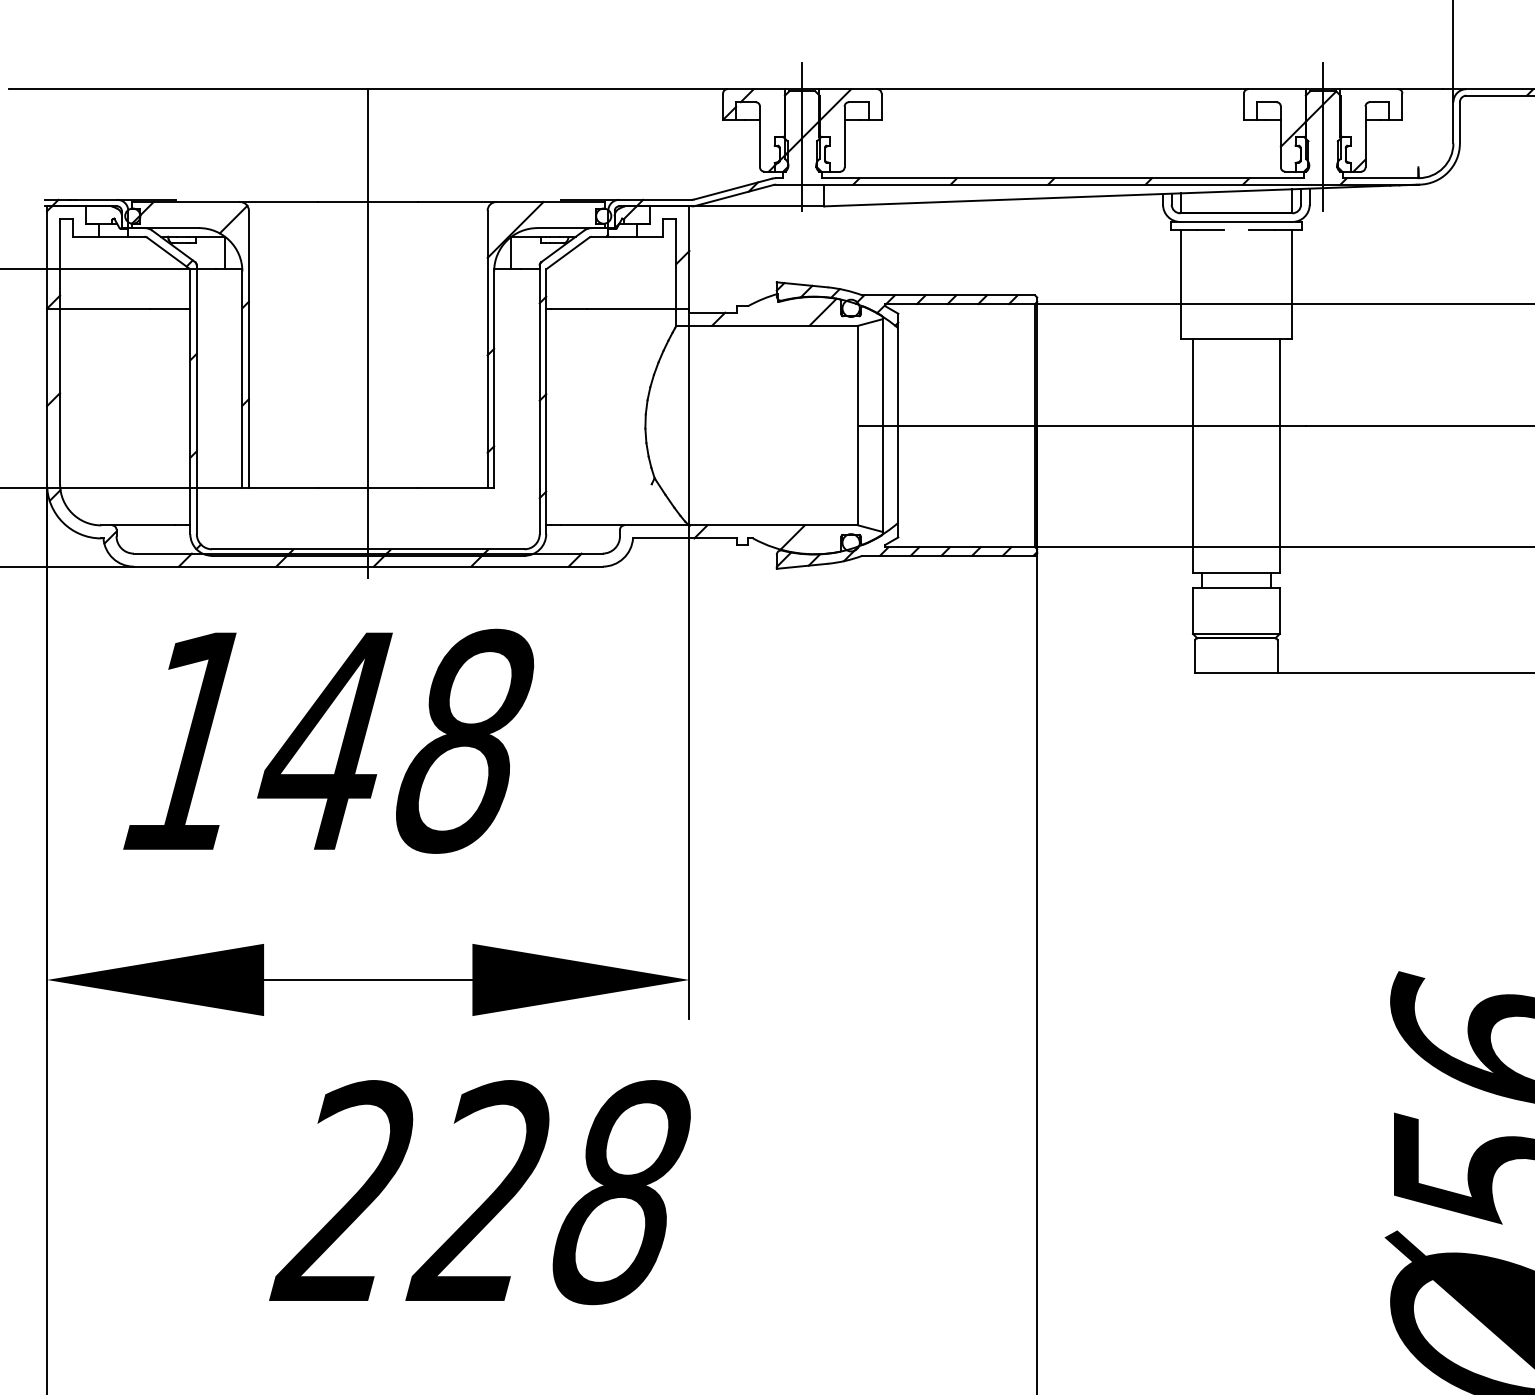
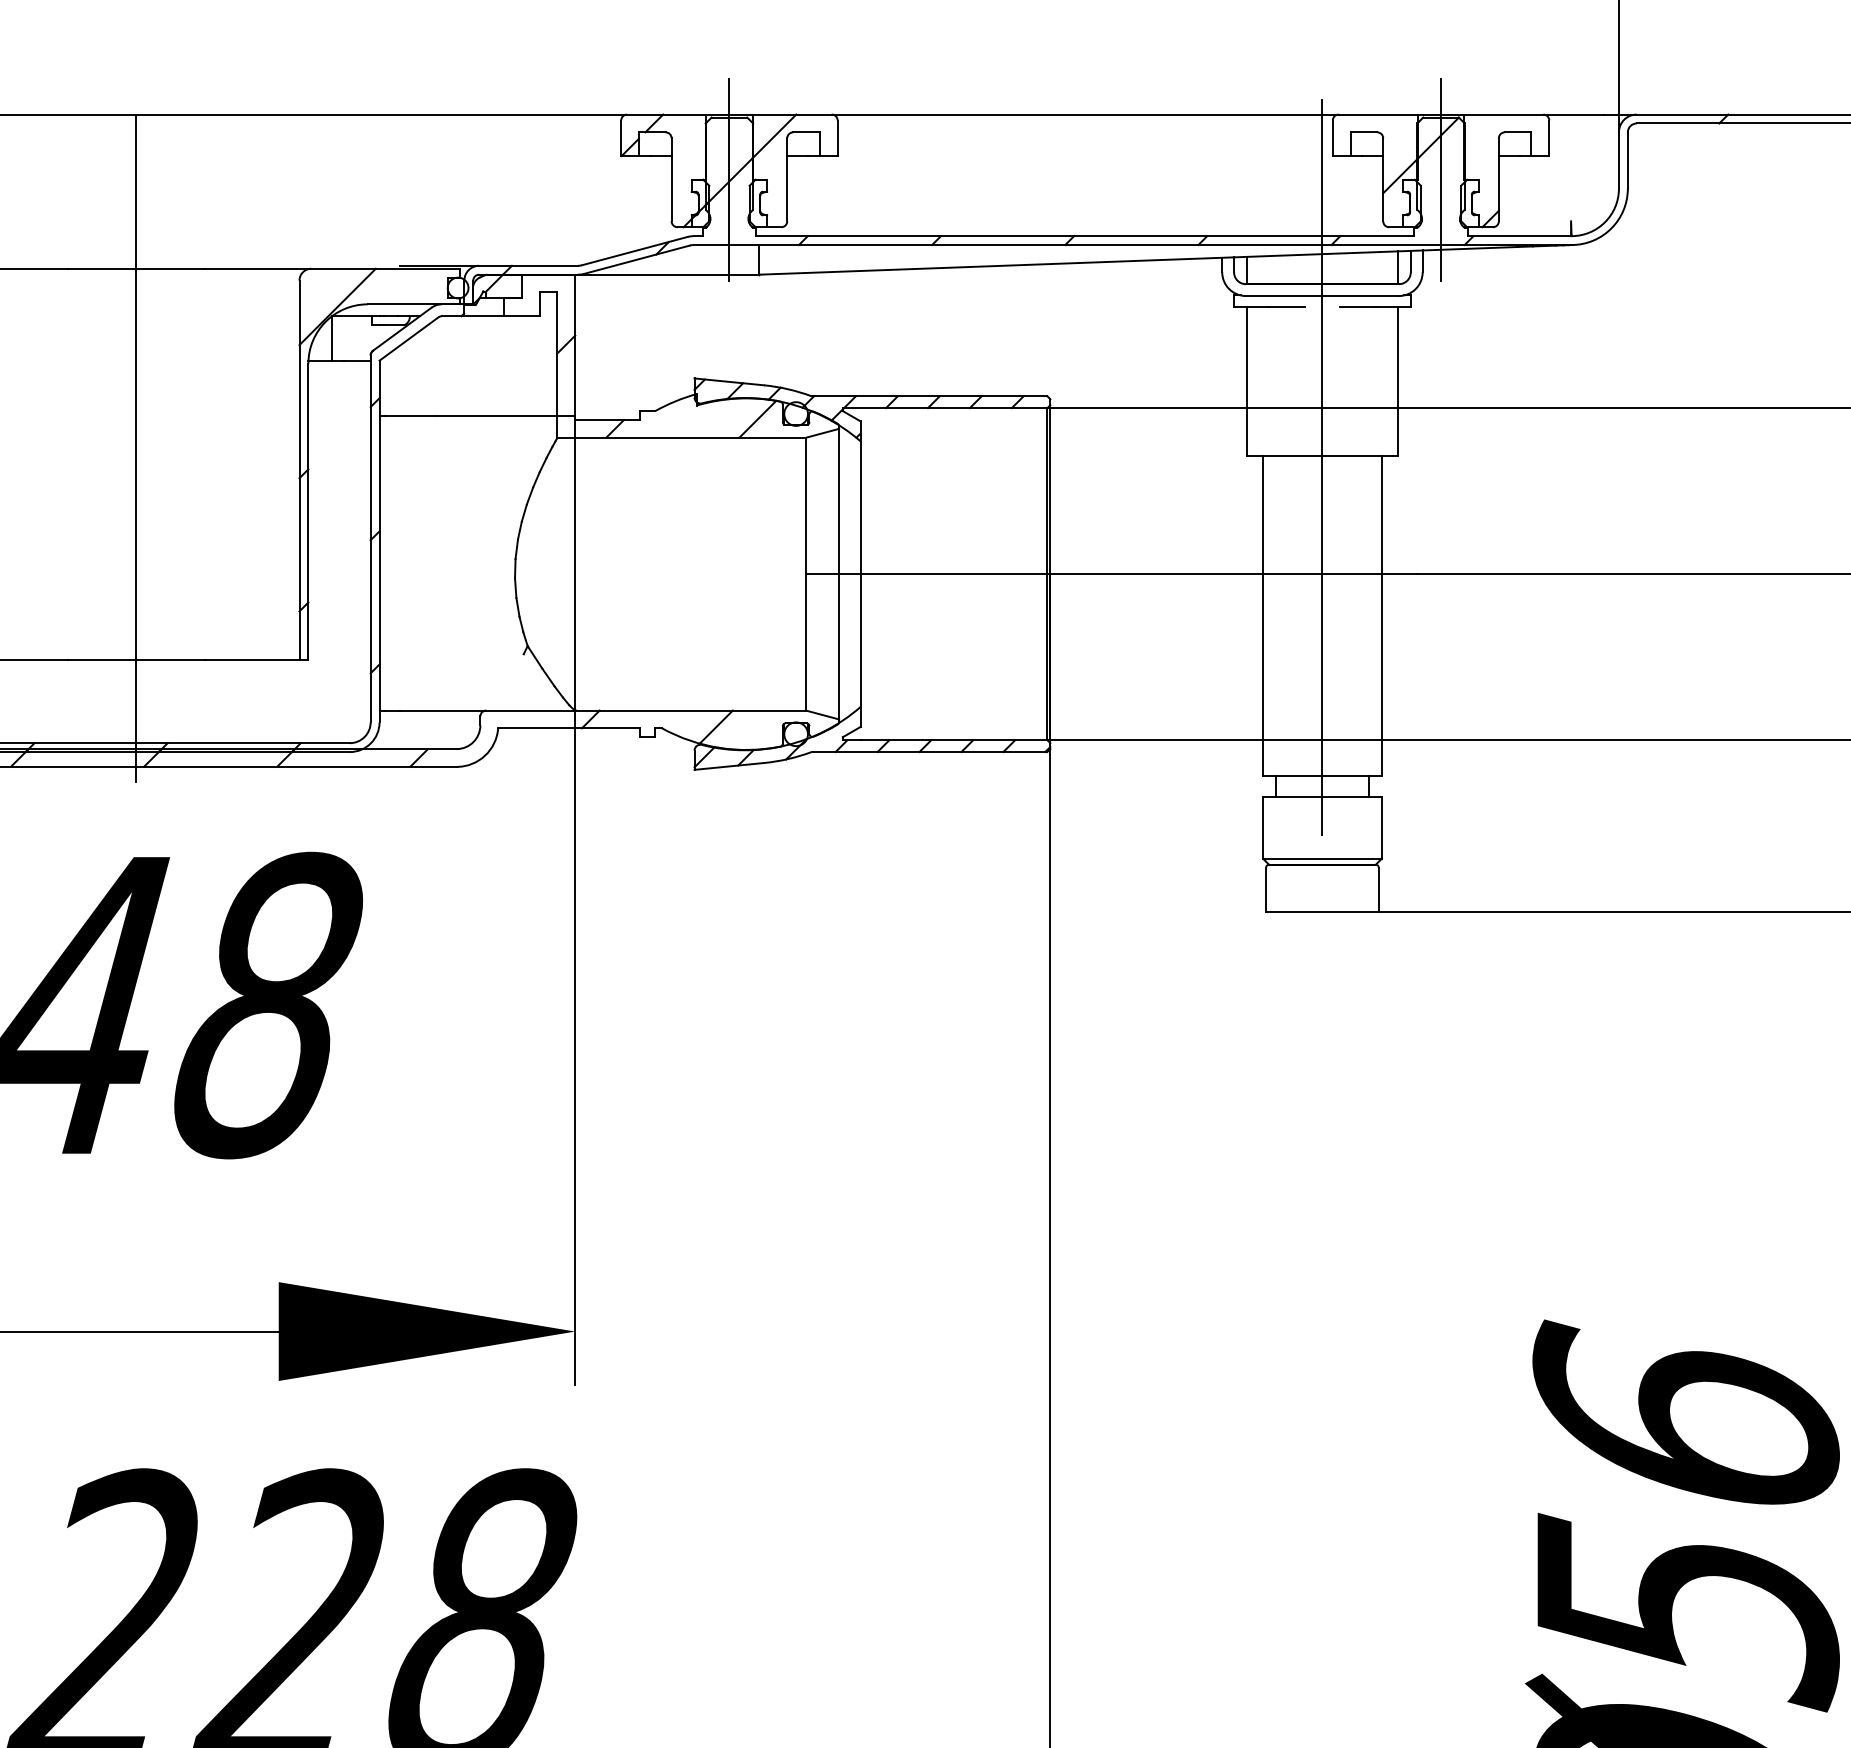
line: (1236, 347) -> (1322, 467), added

